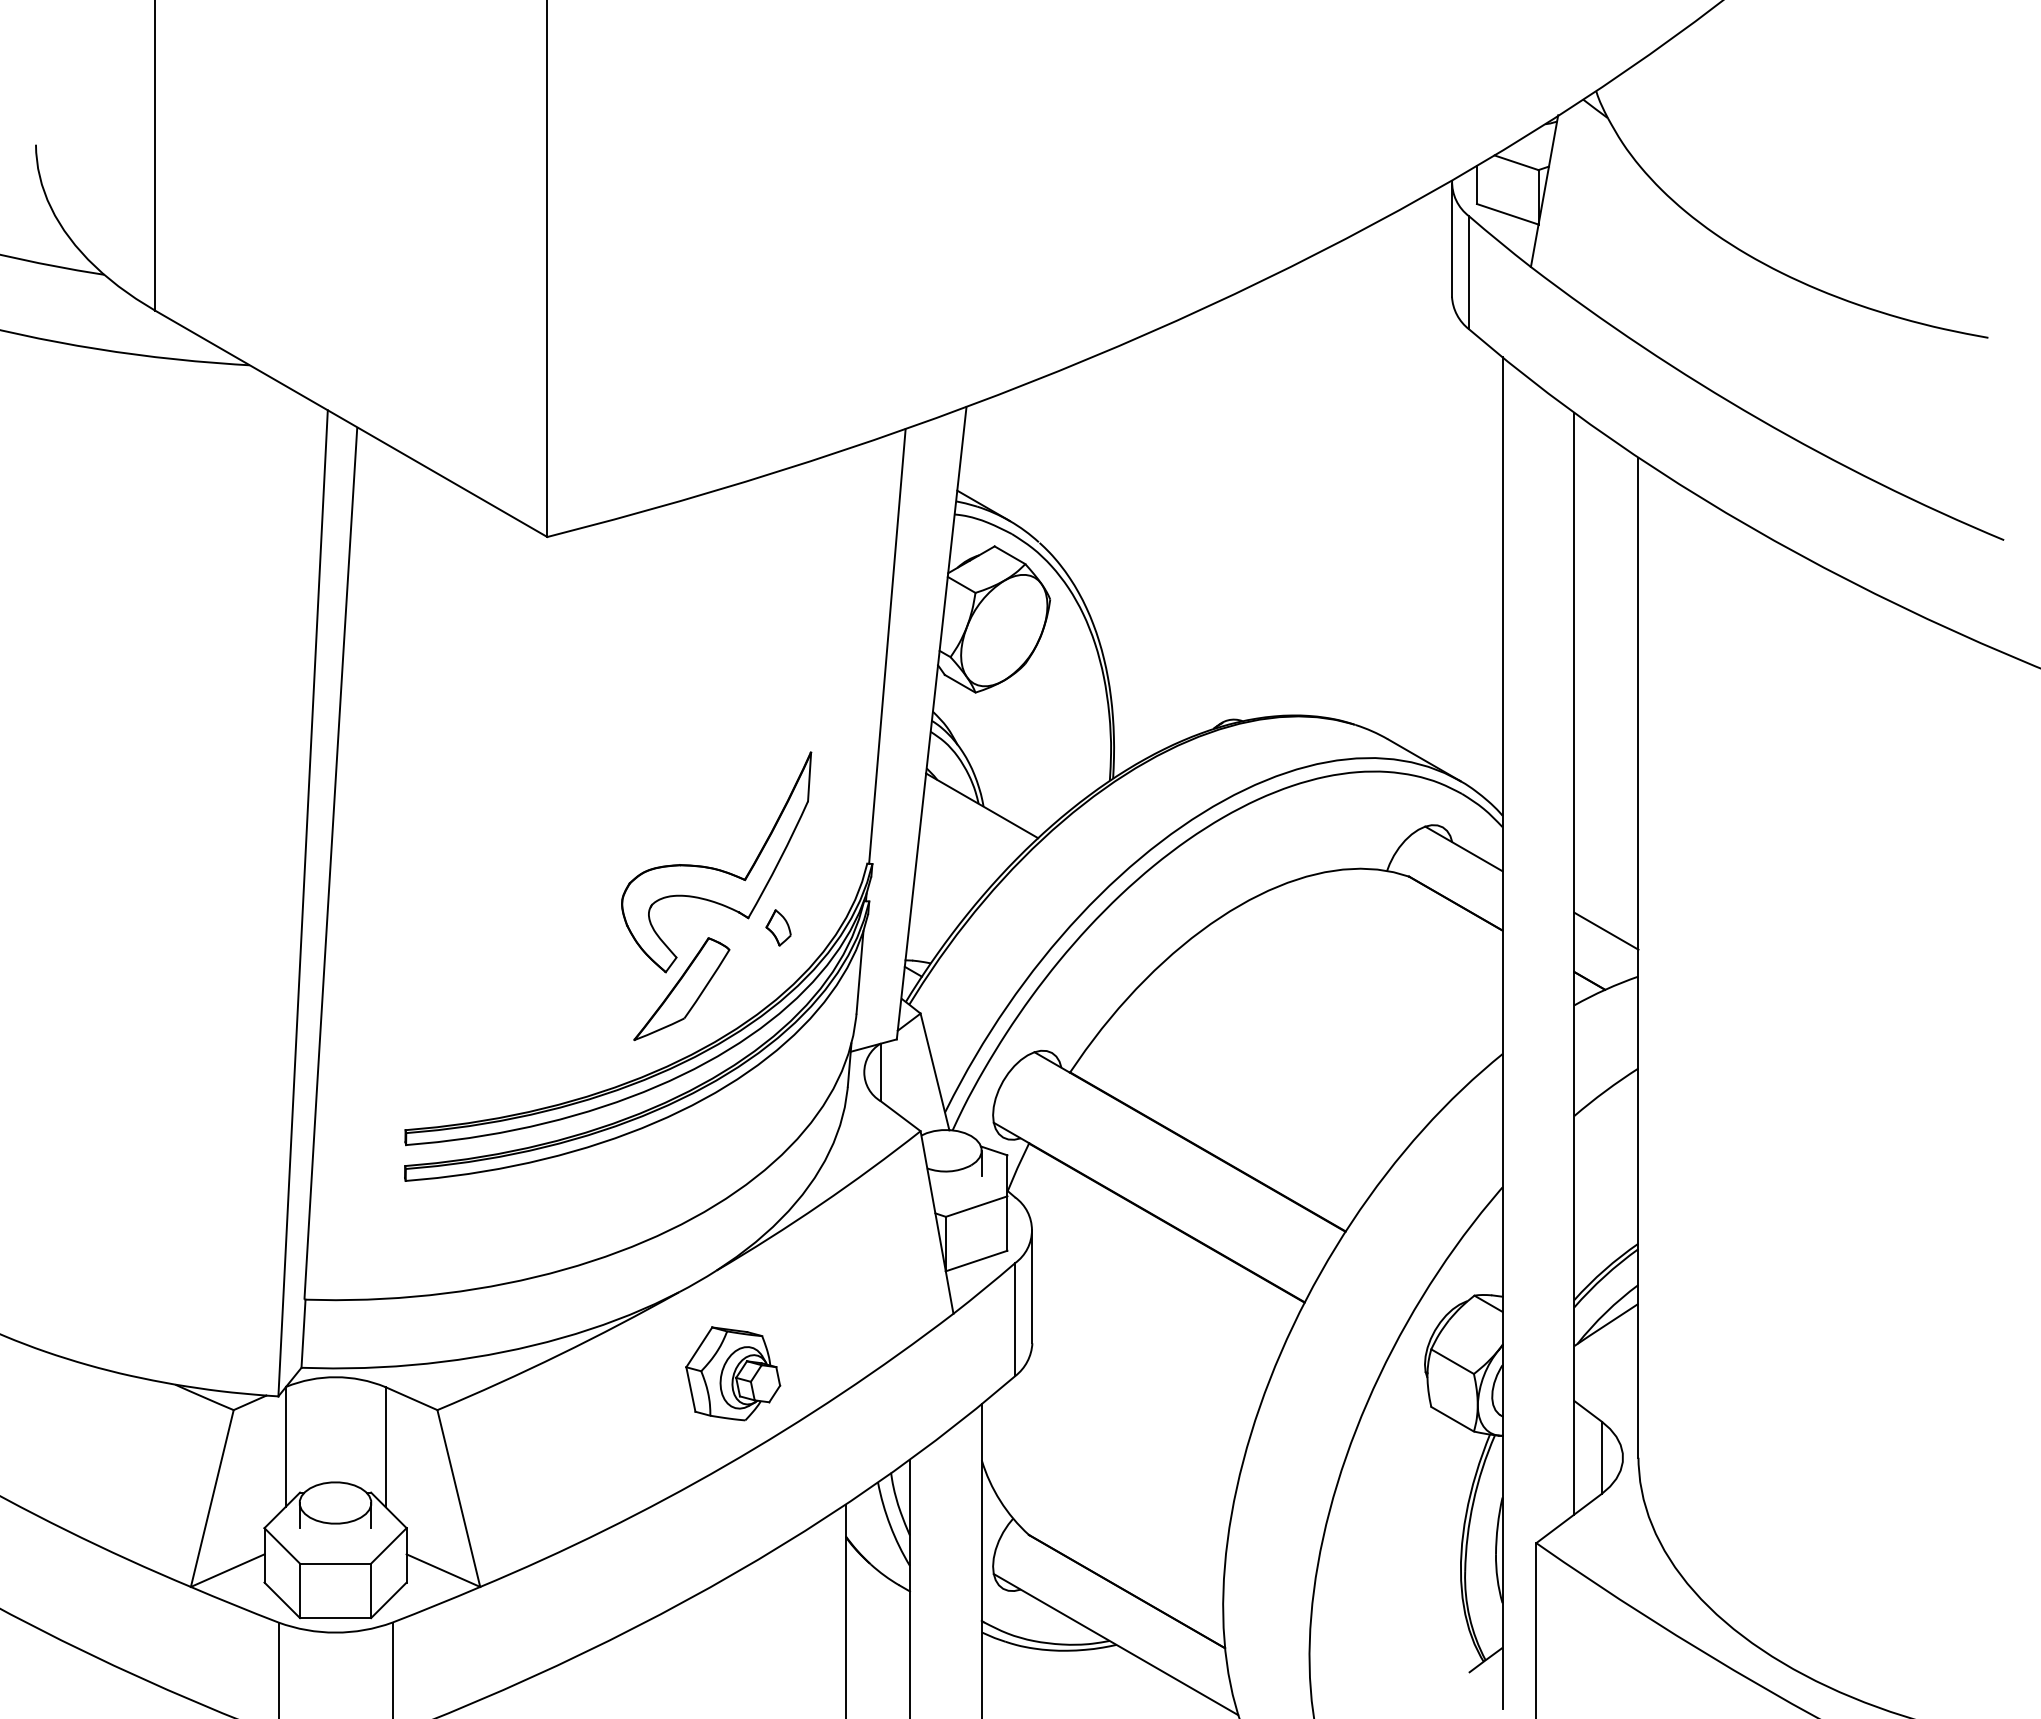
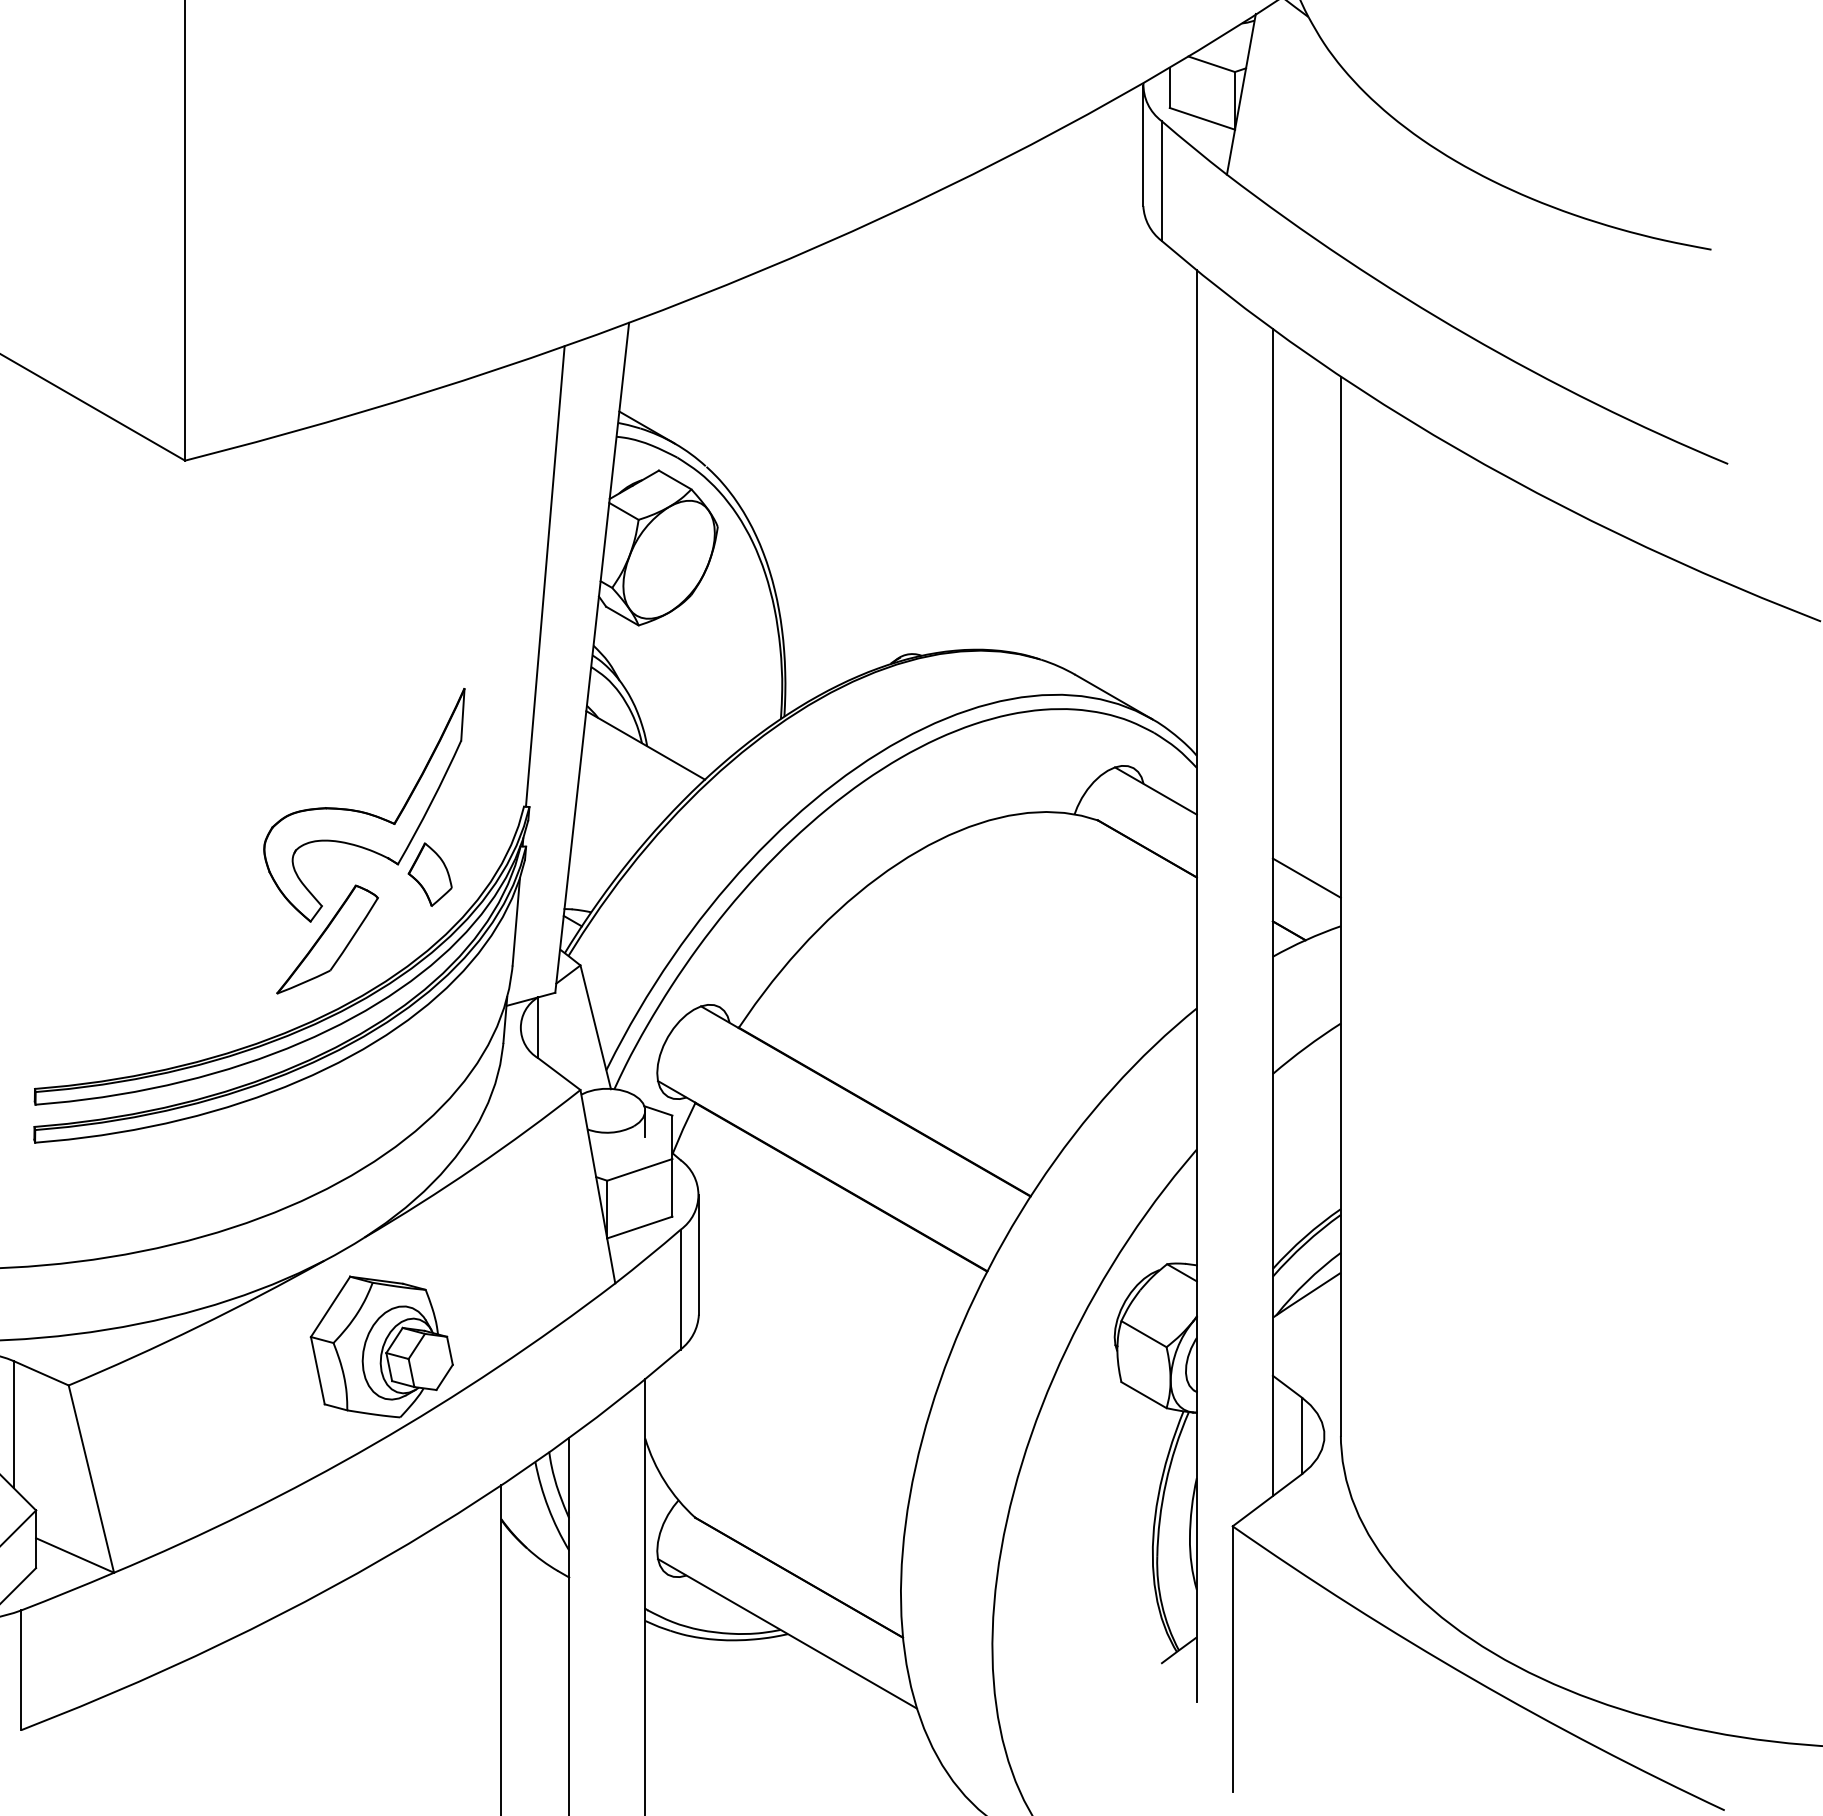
part: (778, 927) -> (429, 874), size x1.67
part: (733, 1373) -> (382, 1346), size x1.43

